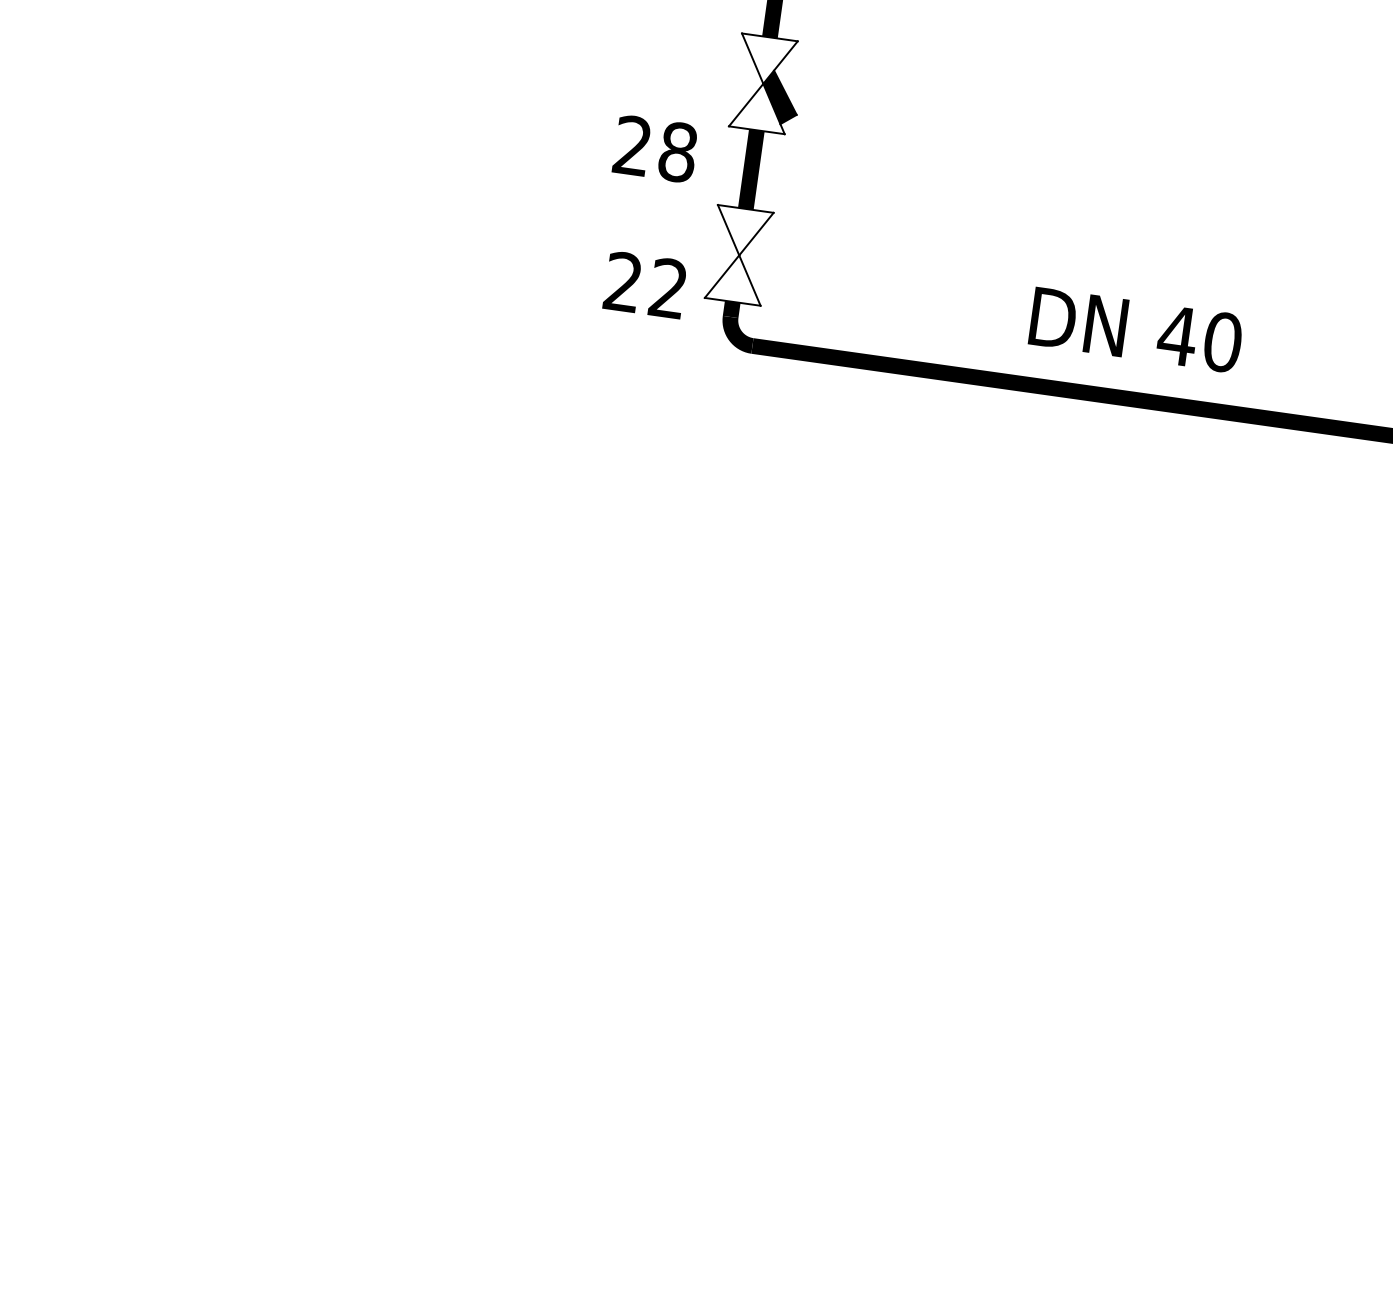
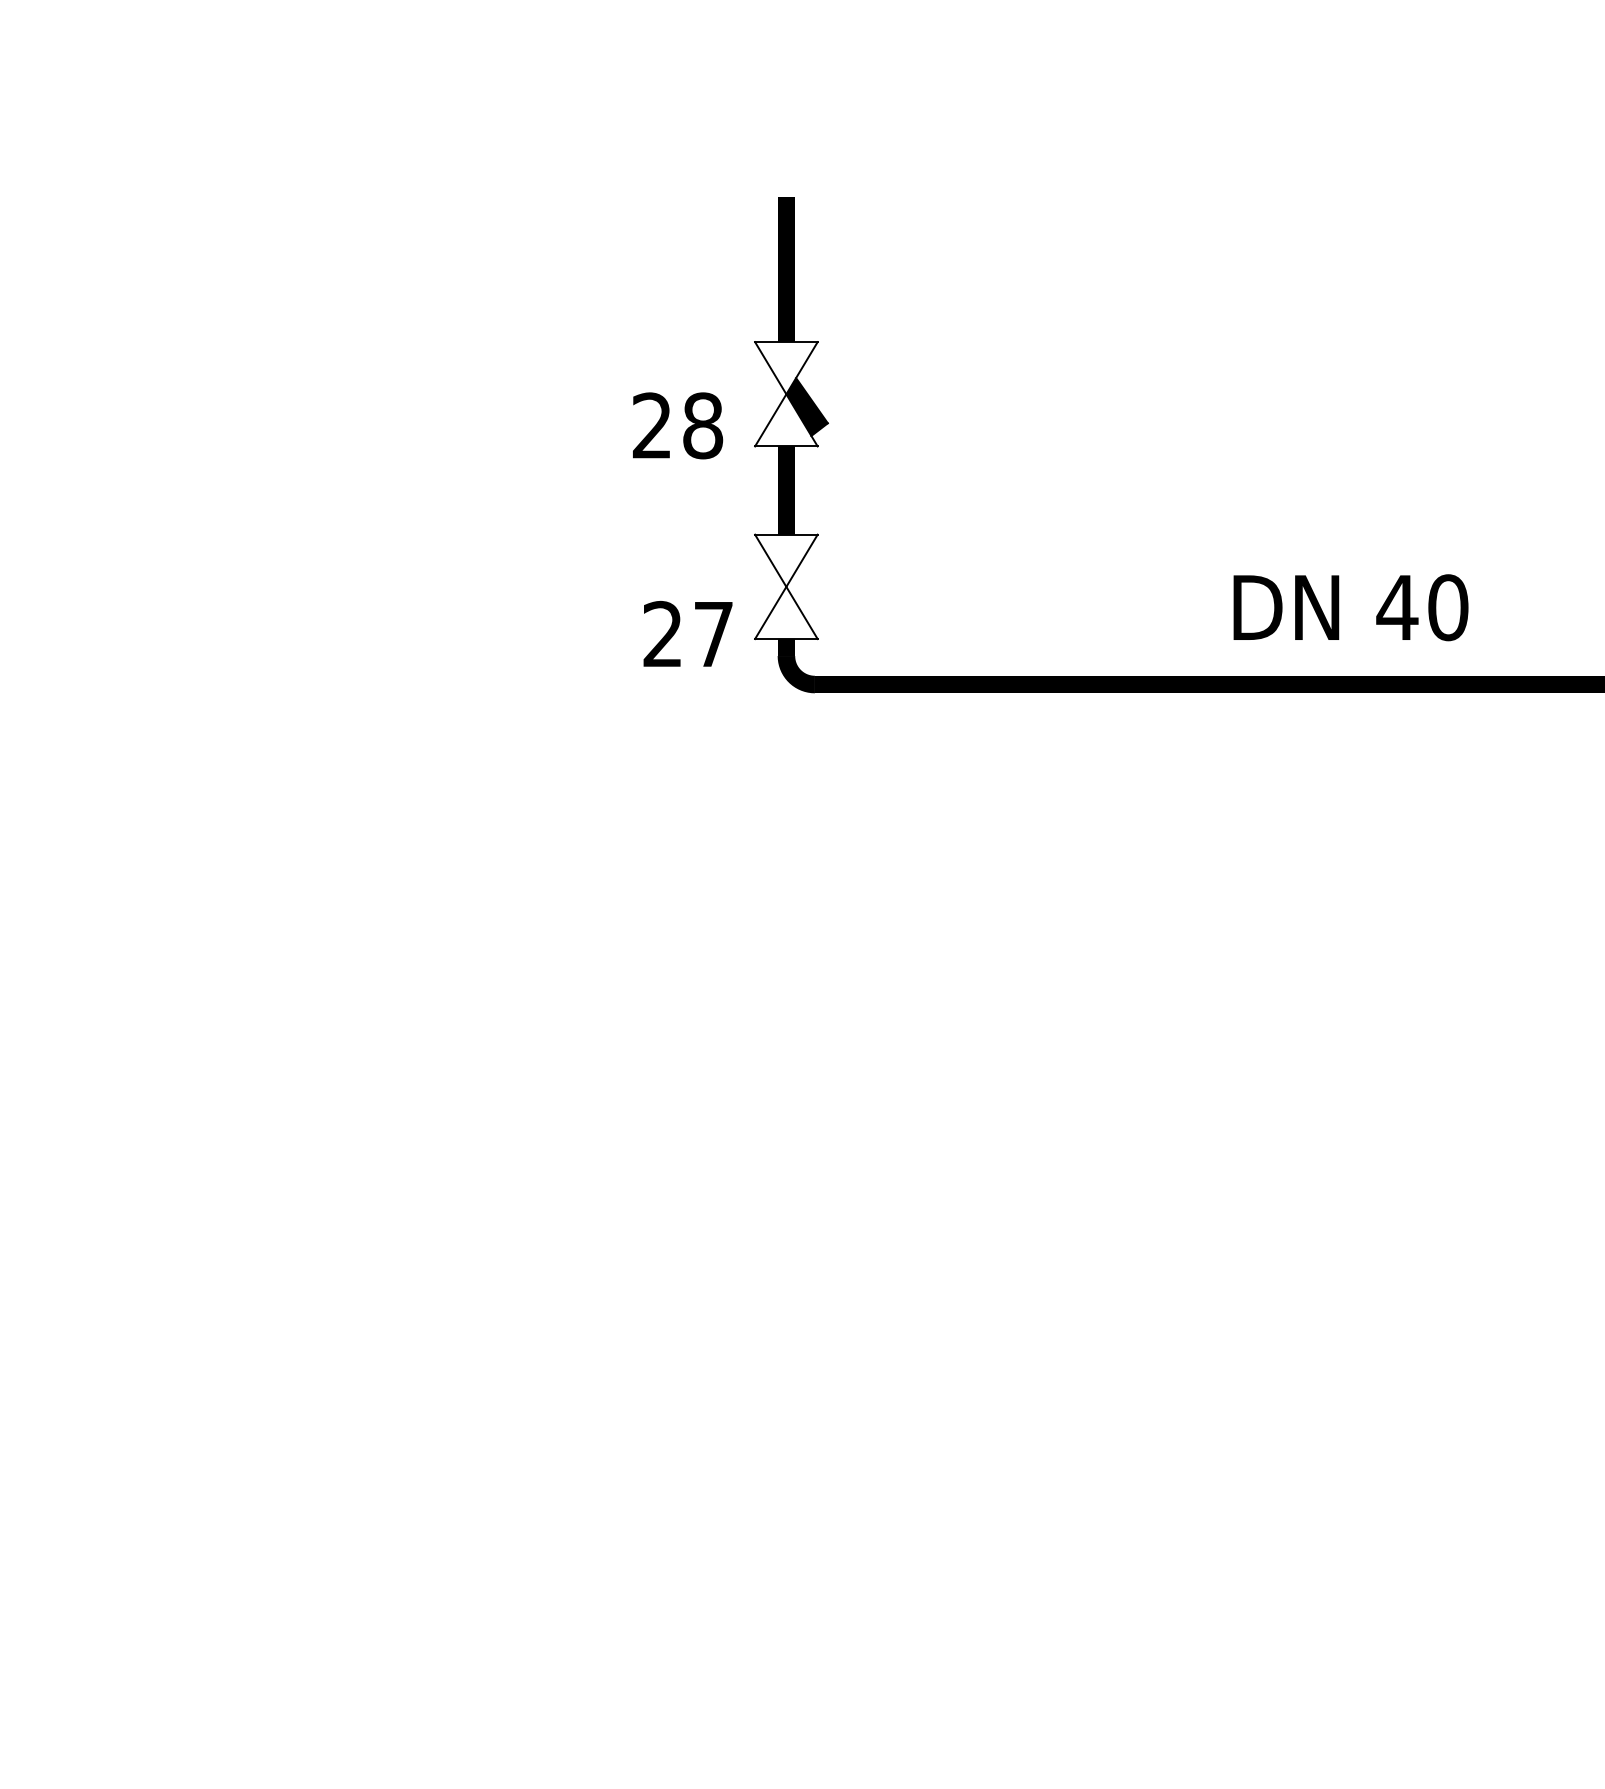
text: (656, 148) -> (678, 425), moved
text: (668, 287) -> (713, 633), 22 -> 27
text: (1135, 329) -> (1350, 607), moved

